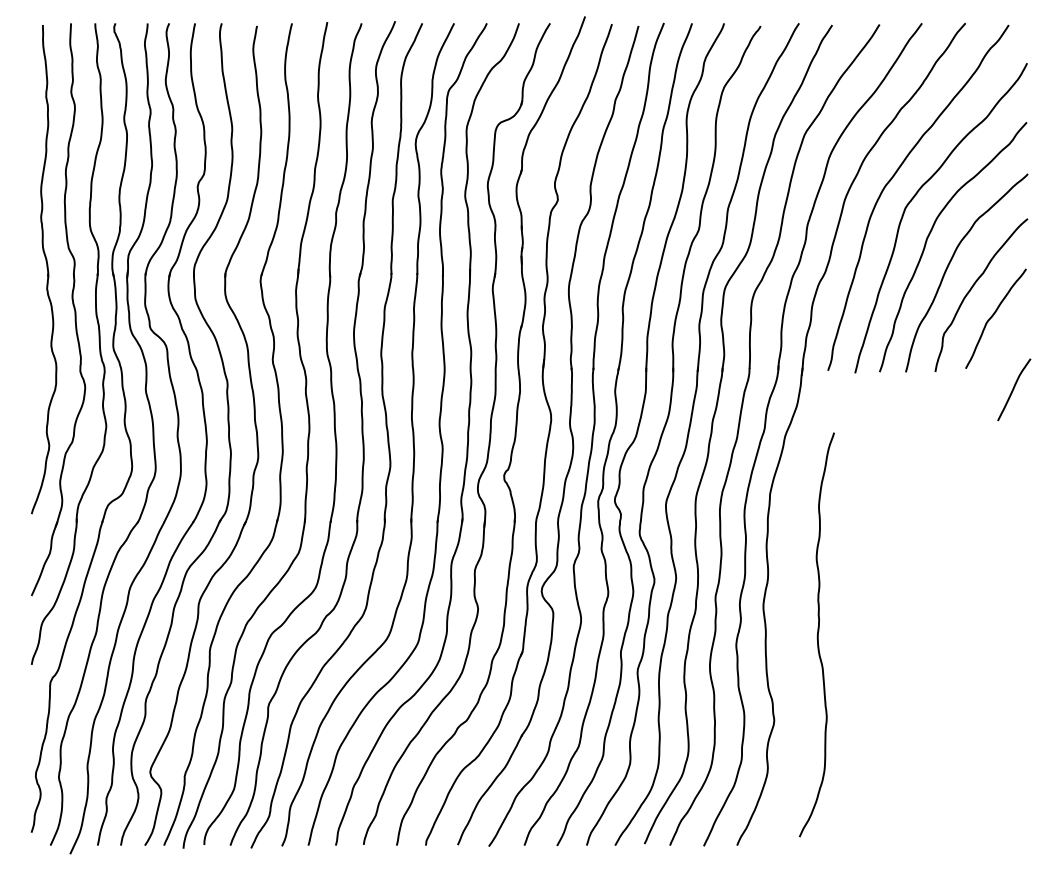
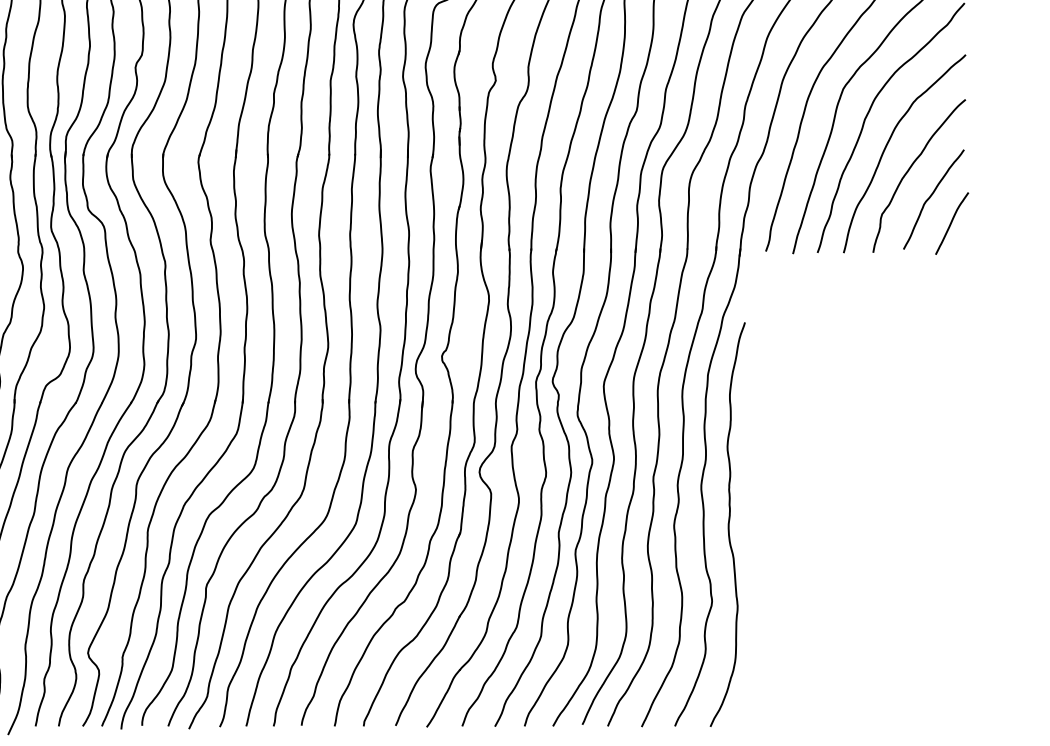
curve: (1014, 389) -> (952, 223), moved
curve: (817, 634) -> (728, 524), moved

